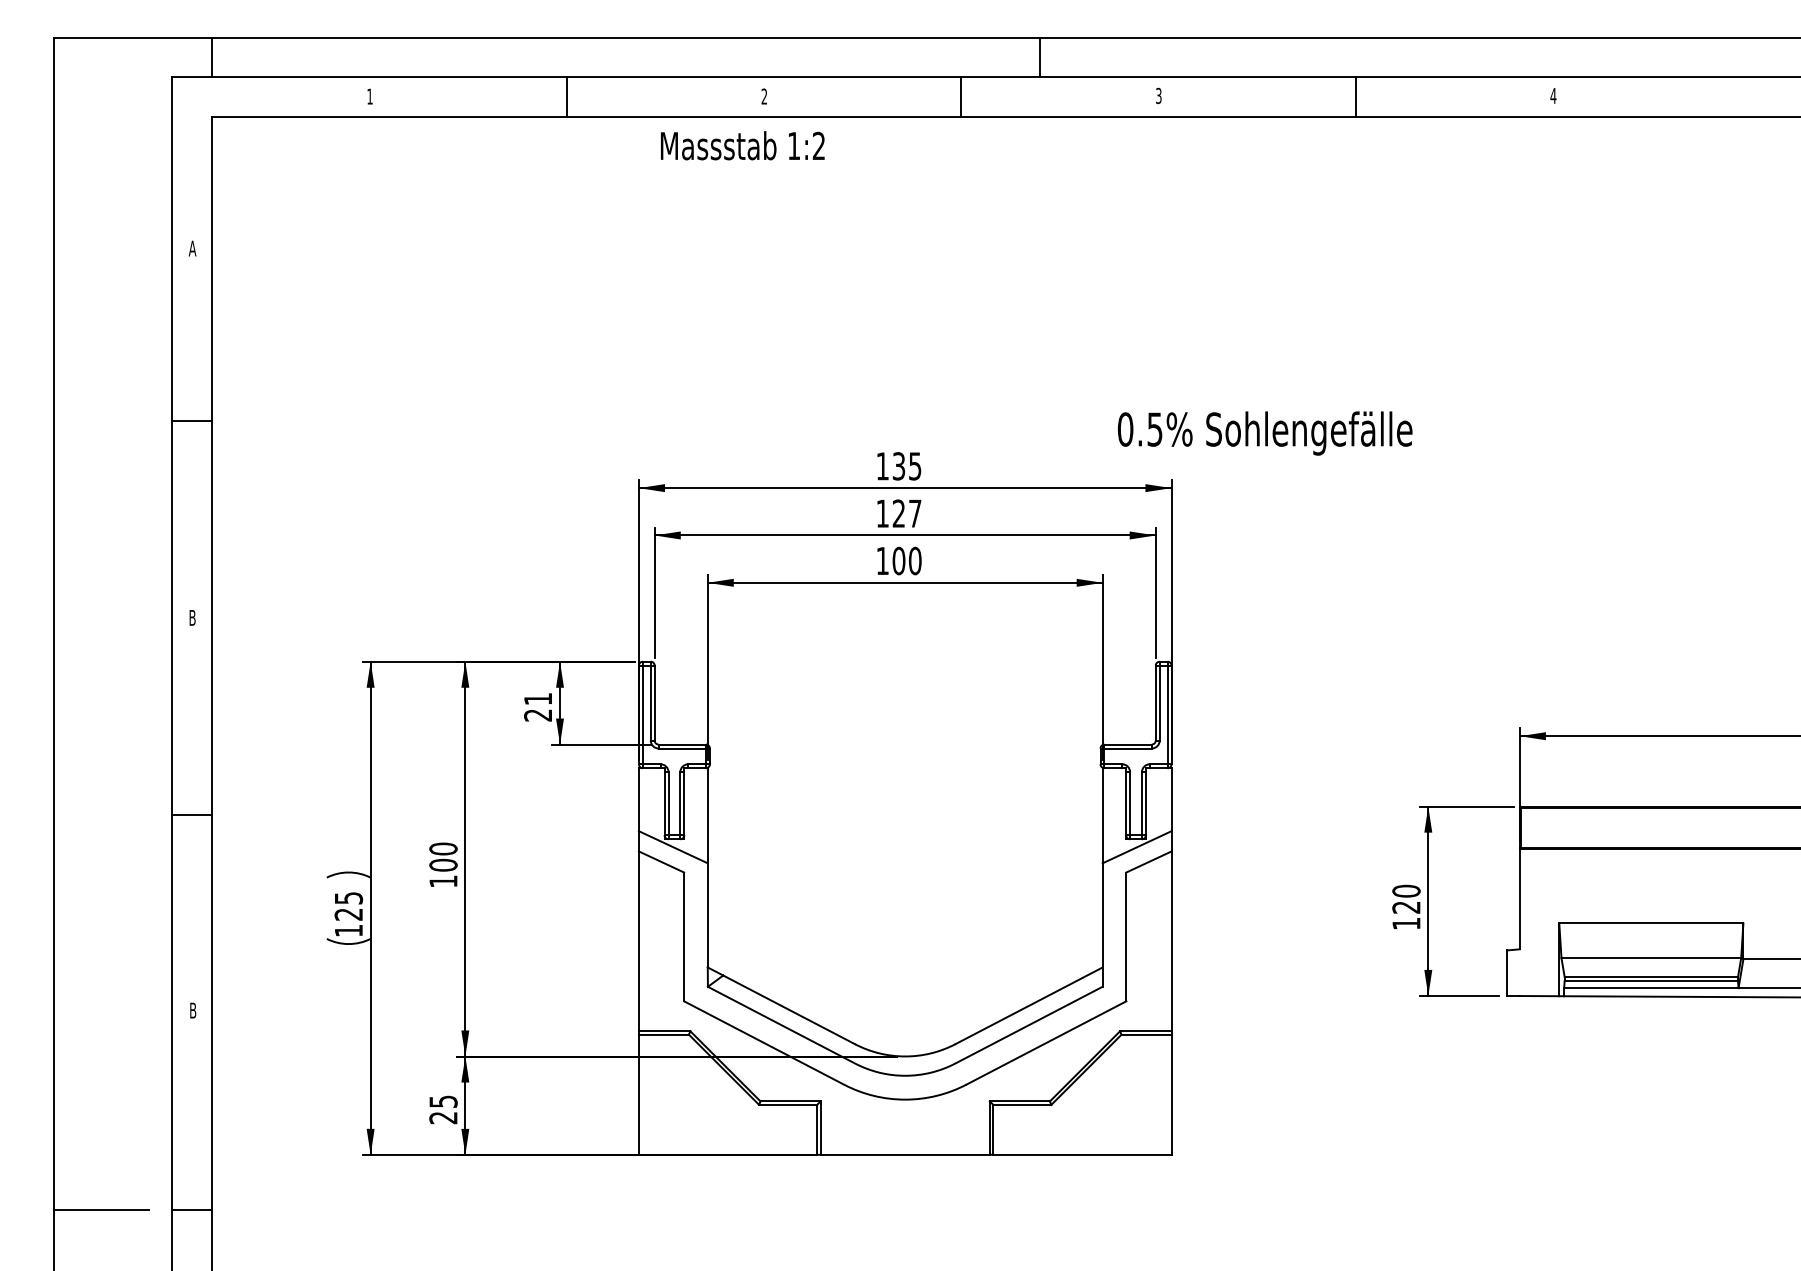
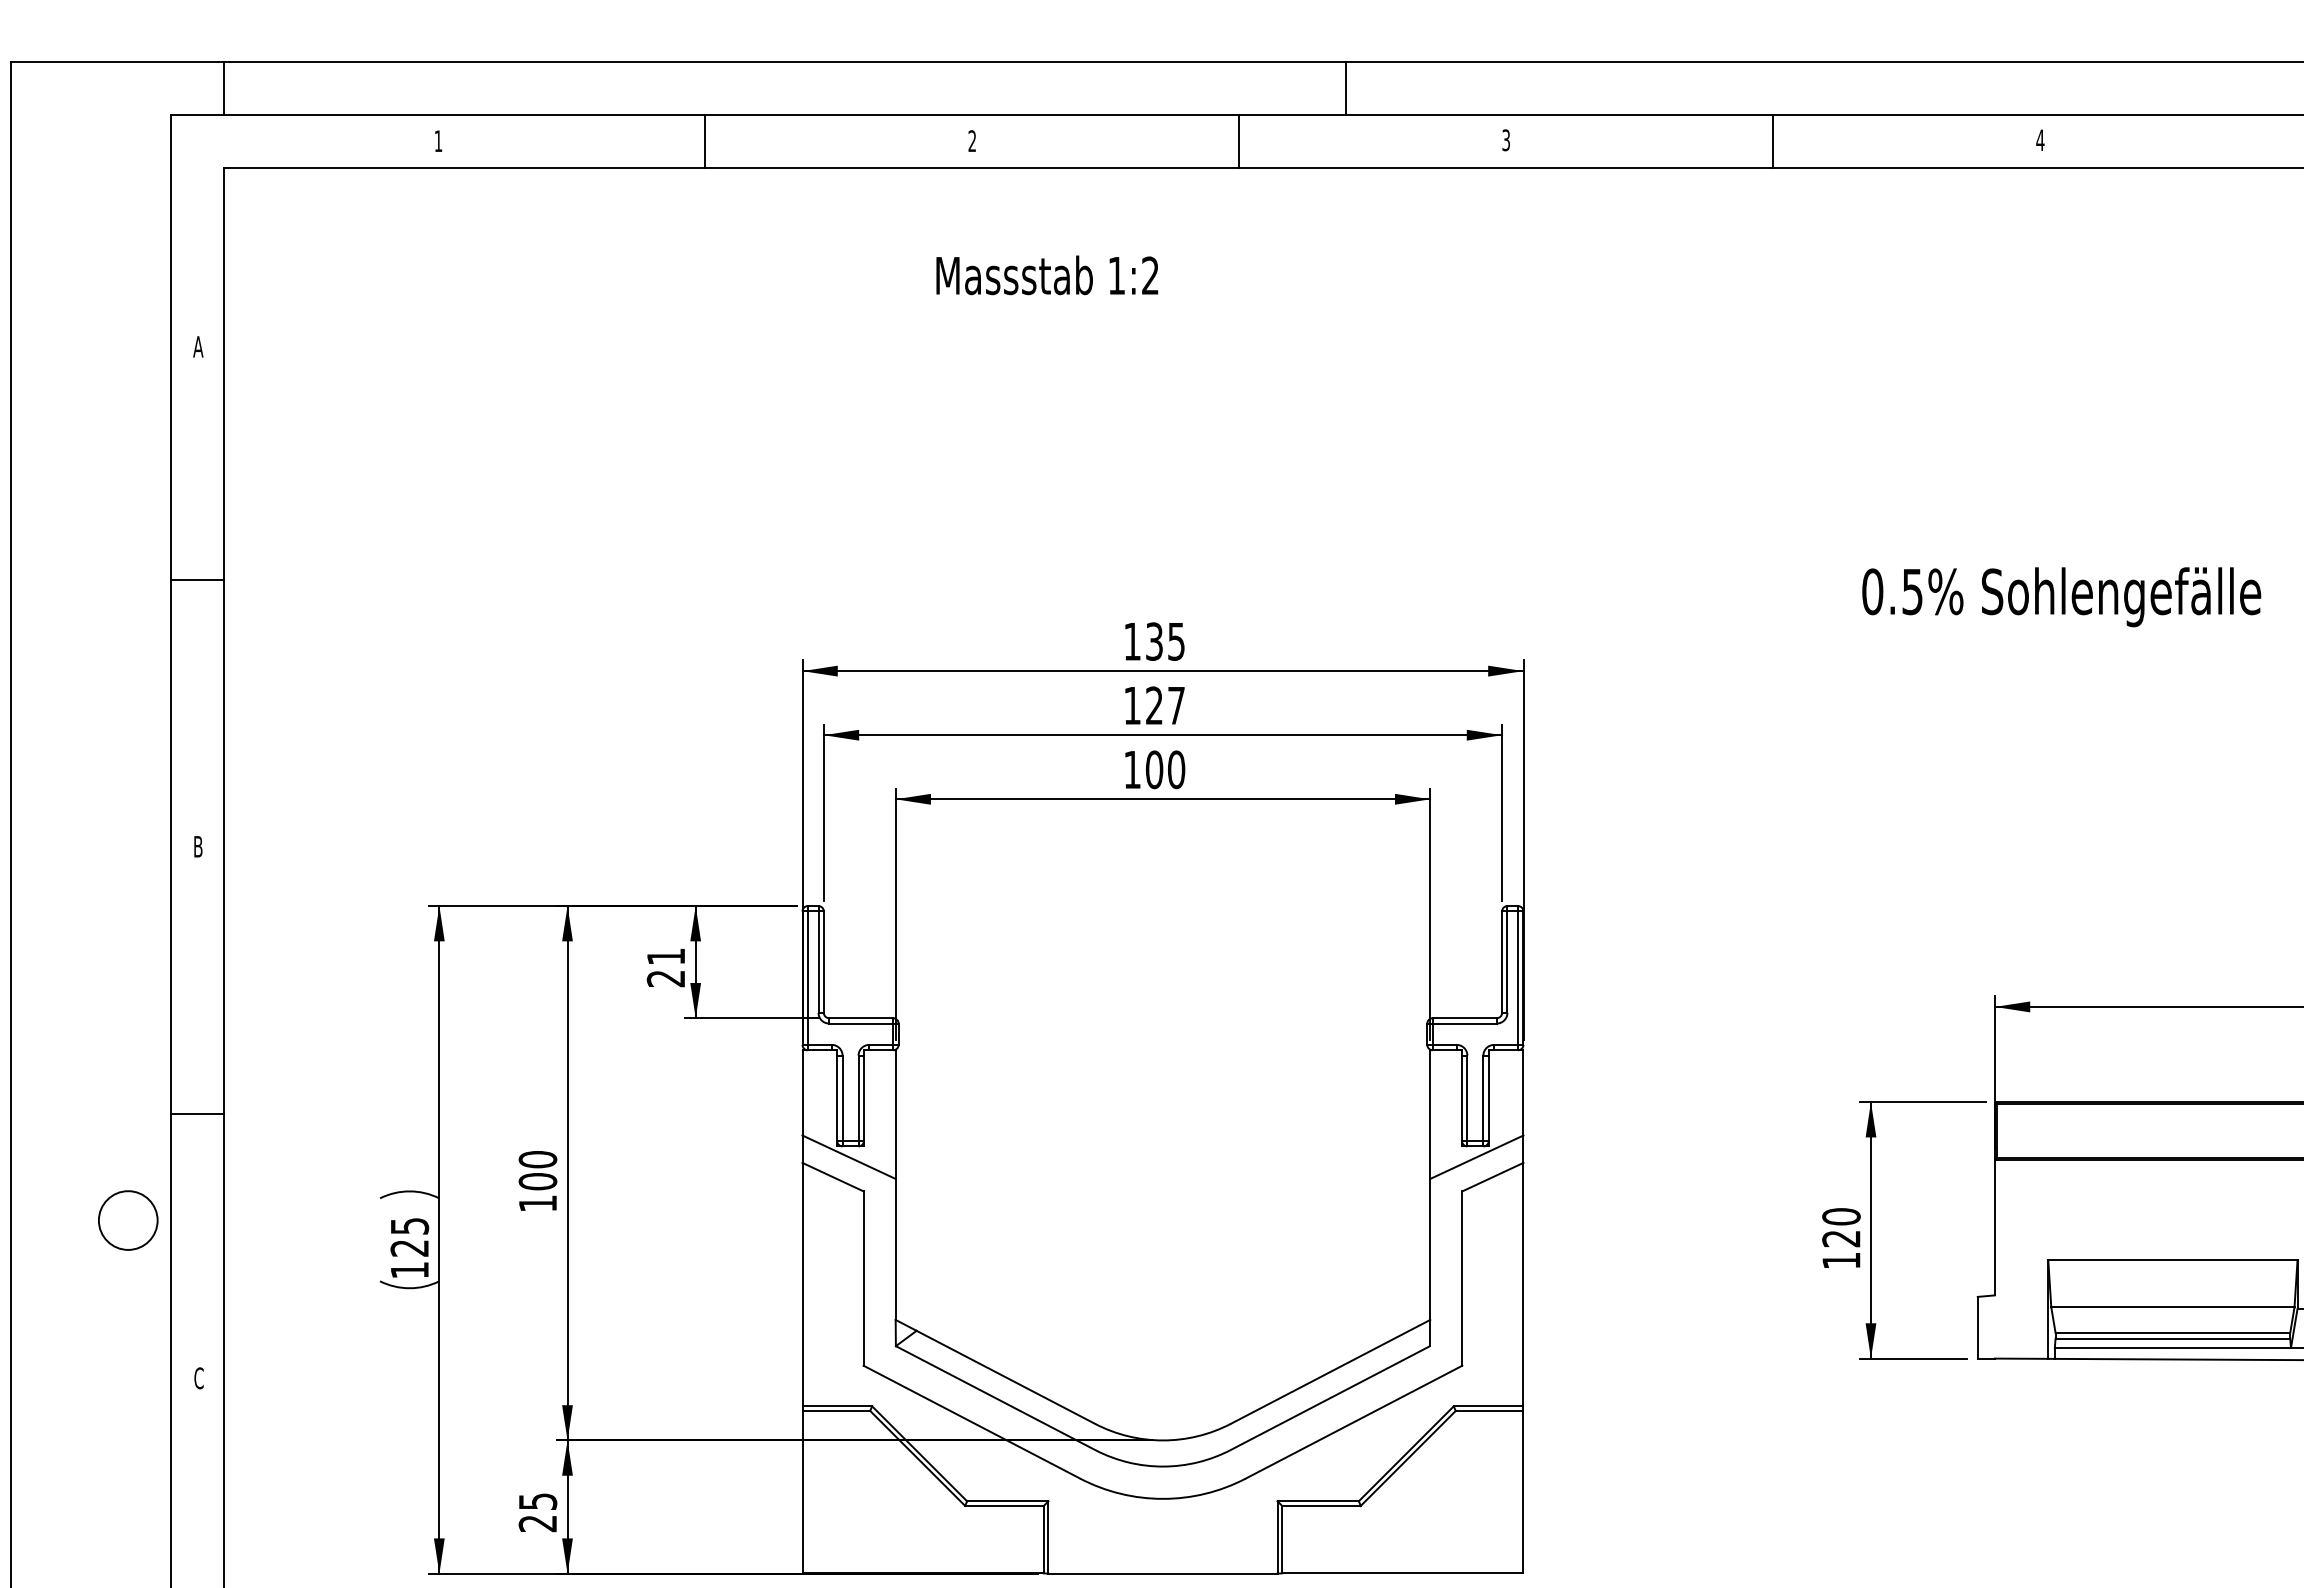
text: (742, 145) -> (1046, 275), moved
text: (1265, 433) -> (2062, 597), moved
circle: (140, 893) -> (127, 1219), added
text: (192, 1010) -> (198, 1378), B -> C

